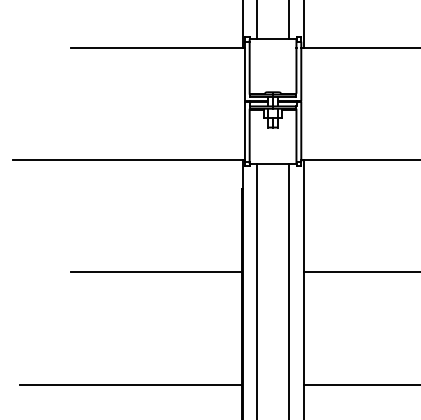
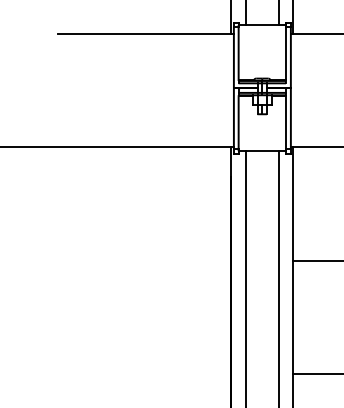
line: (156, 272) -> (144, 260), removed
line: (131, 384) -> (119, 374), removed

